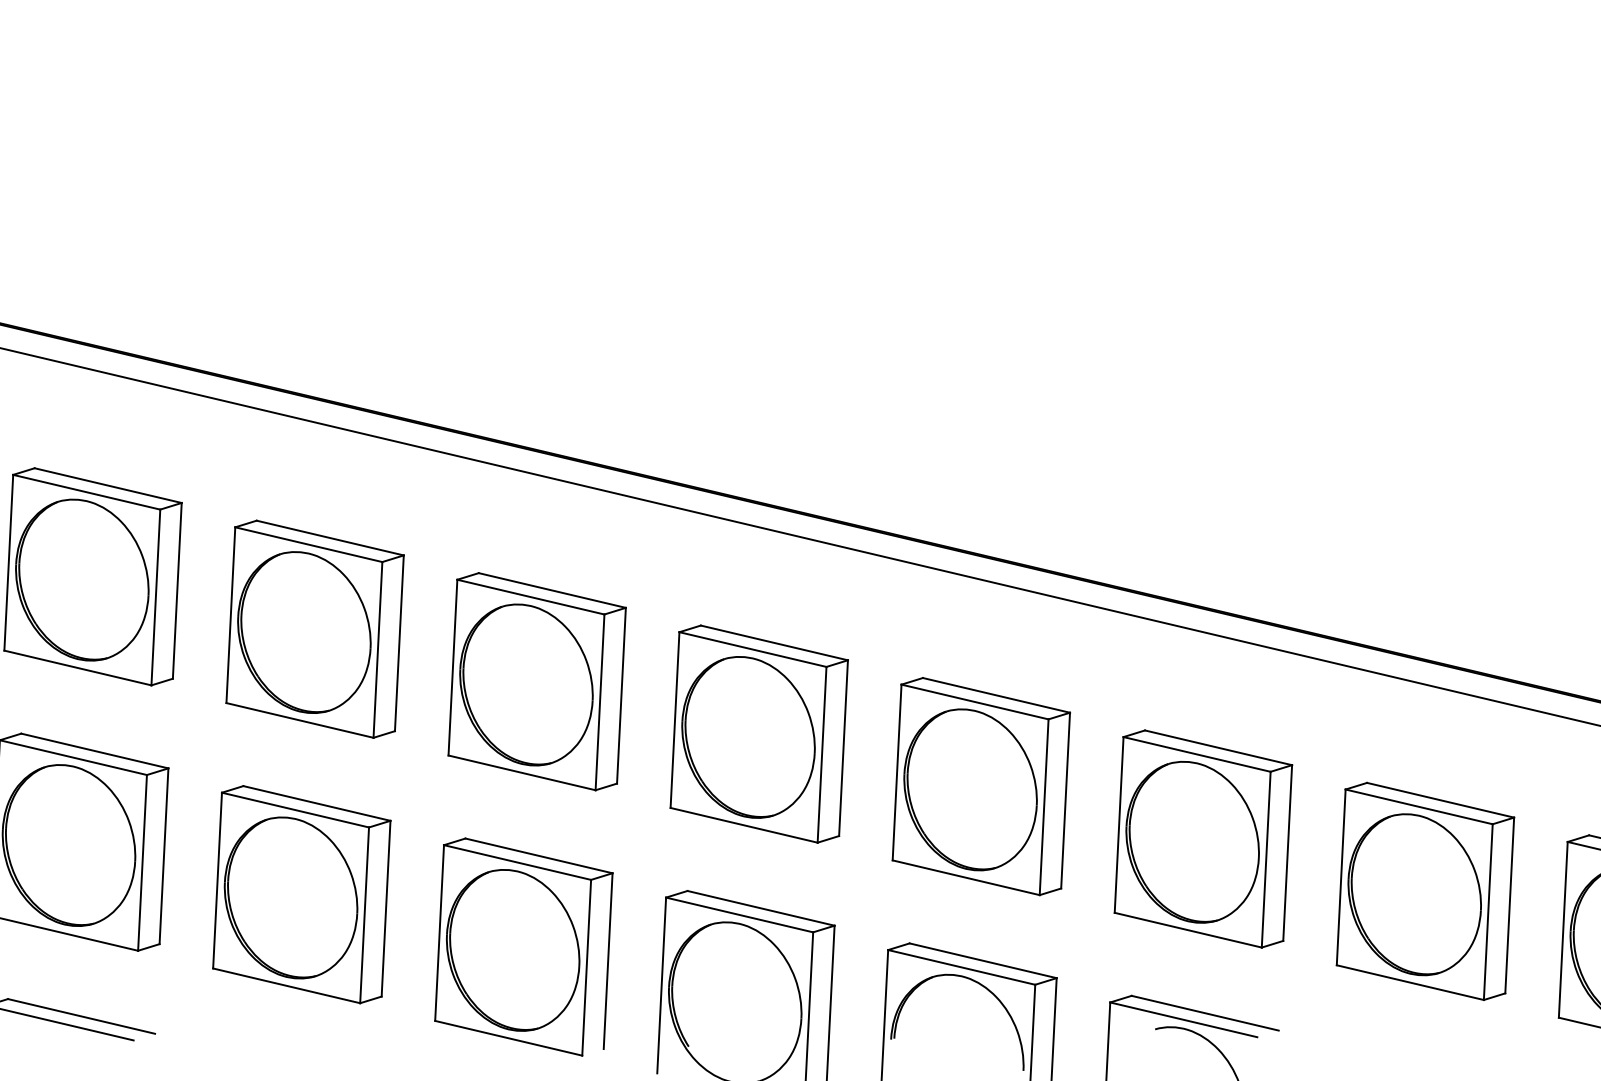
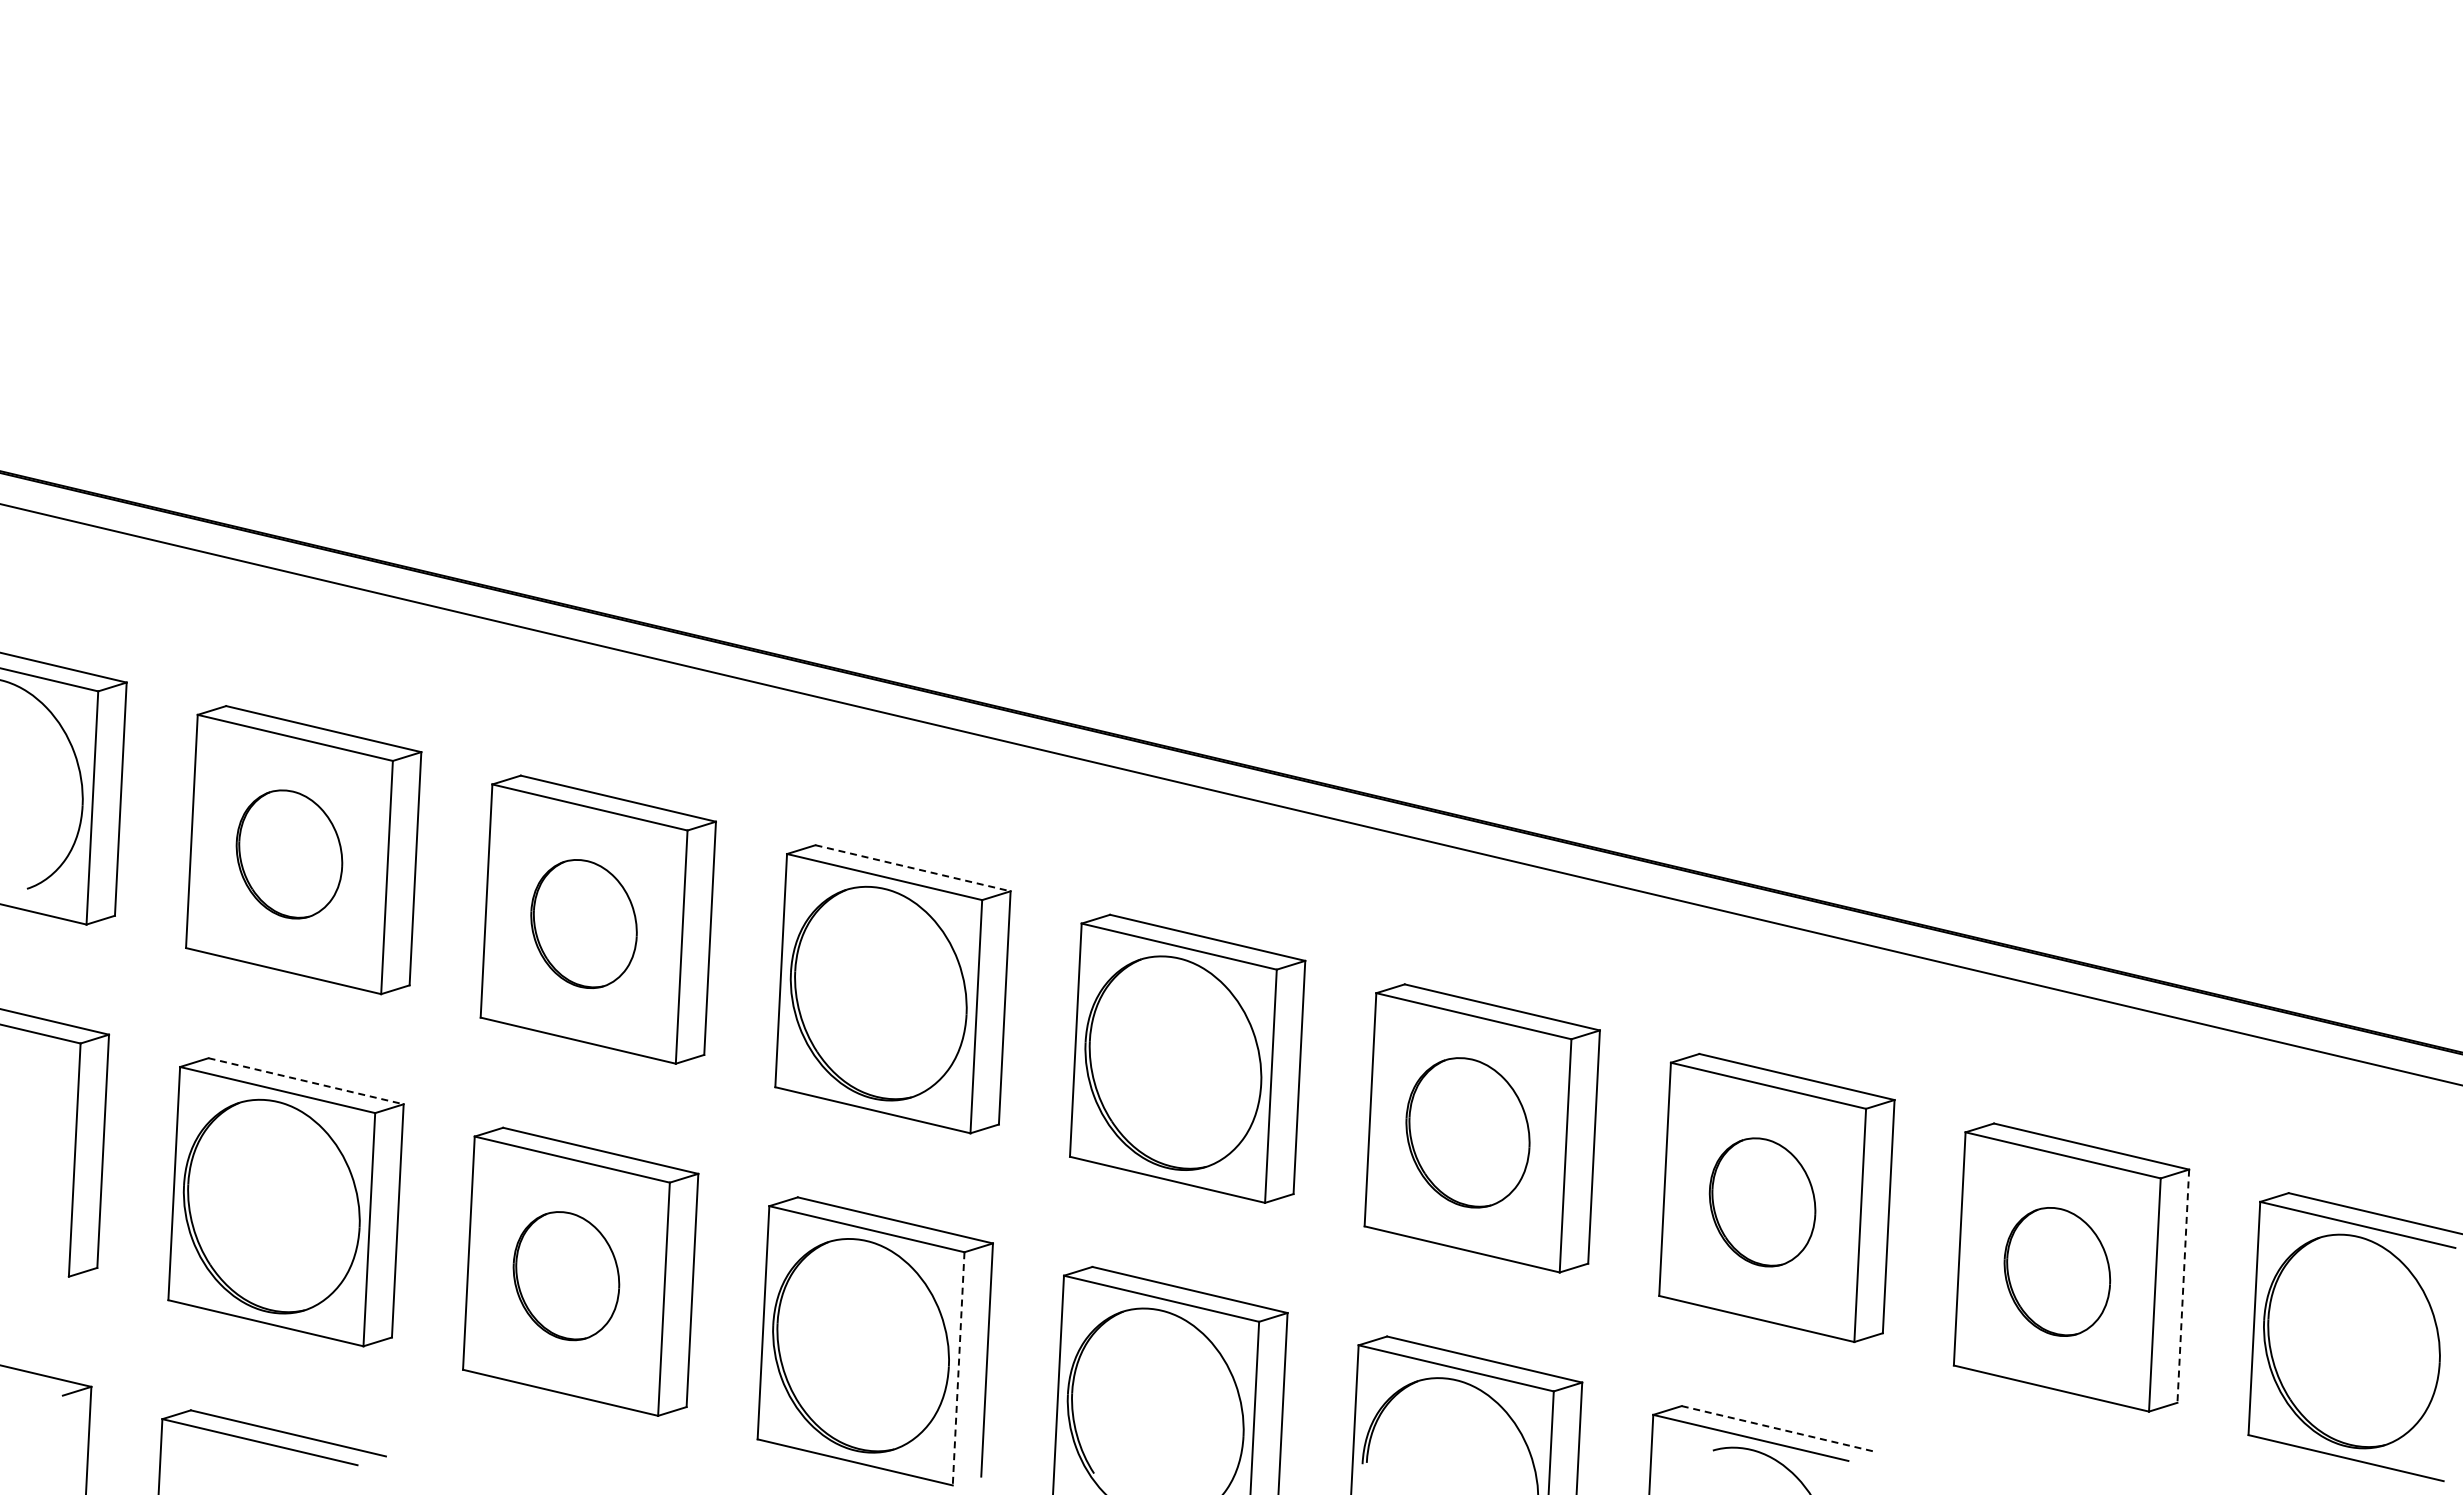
part: (82, 580) -> (289, 854), size x0.6
line: (552, 590) -> (913, 868), solid -> dashed
part: (303, 632) -> (583, 923), size x0.6
line: (95, 751) -> (306, 1081), solid -> dashed
part: (970, 789) -> (1467, 1132), size x0.7
part: (1192, 842) -> (1762, 1202), size x0.6
part: (1414, 894) -> (2057, 1271), size x0.6
part: (291, 897) -> (566, 1275), size x0.6
line: (1509, 905) -> (2183, 1286), solid -> dashed
line: (586, 967) -> (958, 1368), solid -> dashed
line: (1205, 1013) -> (1779, 1429), solid -> dashed

